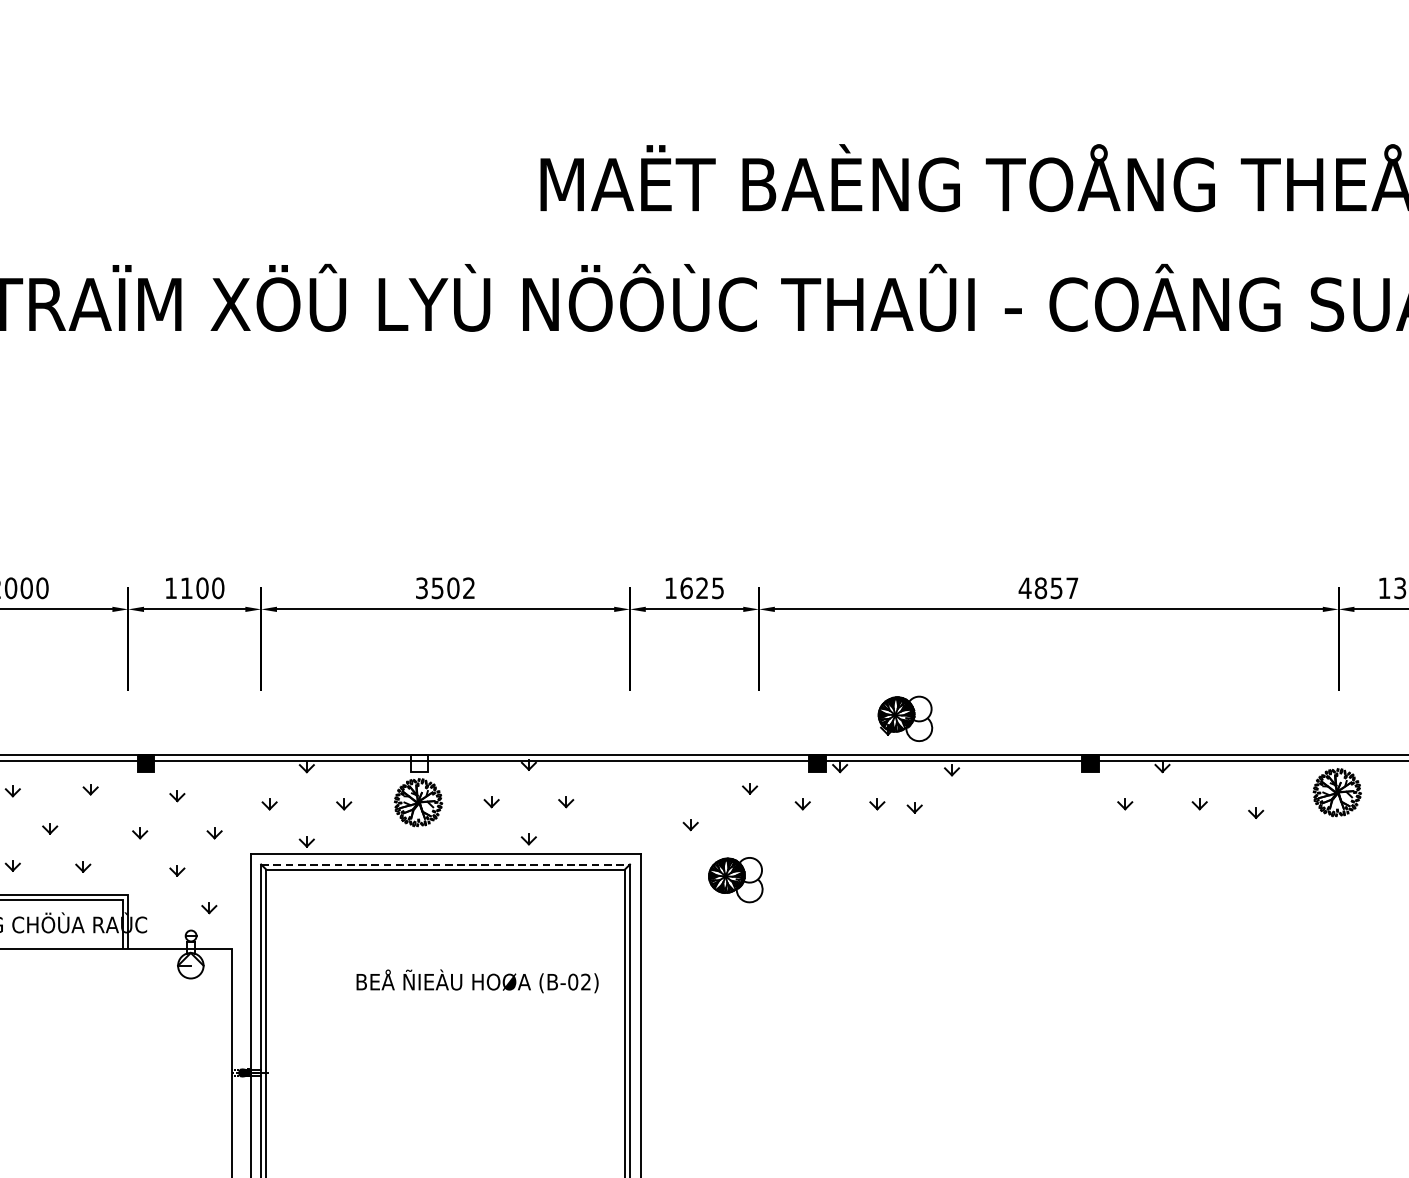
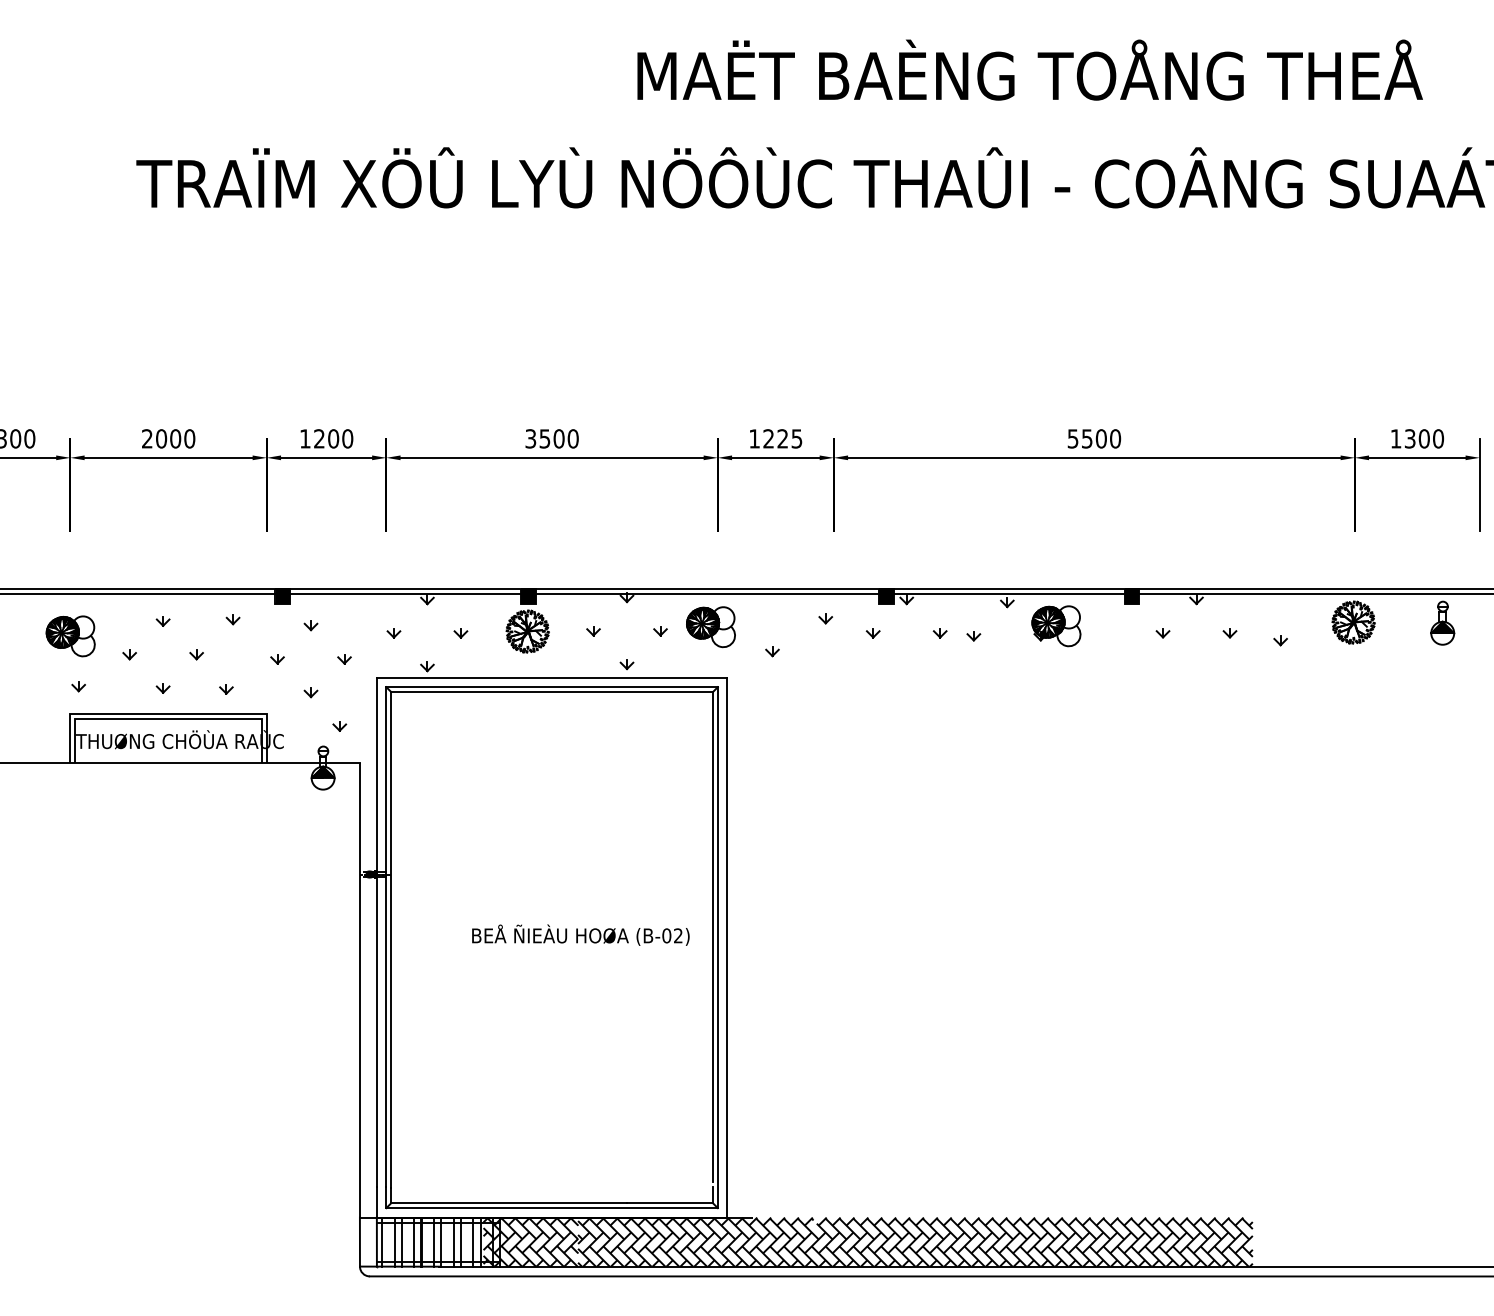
text: (186, 587) -> (319, 438), 1100 -> 1200
text: (468, 587) -> (572, 438), 3502 -> 3500
text: (686, 587) -> (768, 438), 1625 -> 1225
text: (1048, 587) -> (1094, 438), 4857 -> 5500
part: (905, 719) -> (1056, 626), moved
fill: (419, 763) -> (528, 596), added
line: (446, 864) -> (552, 687), dashed -> solid
part: (735, 880) -> (710, 627), moved
hatch: (190, 959) -> (322, 772), added
text: (477, 980) -> (580, 934), moved

